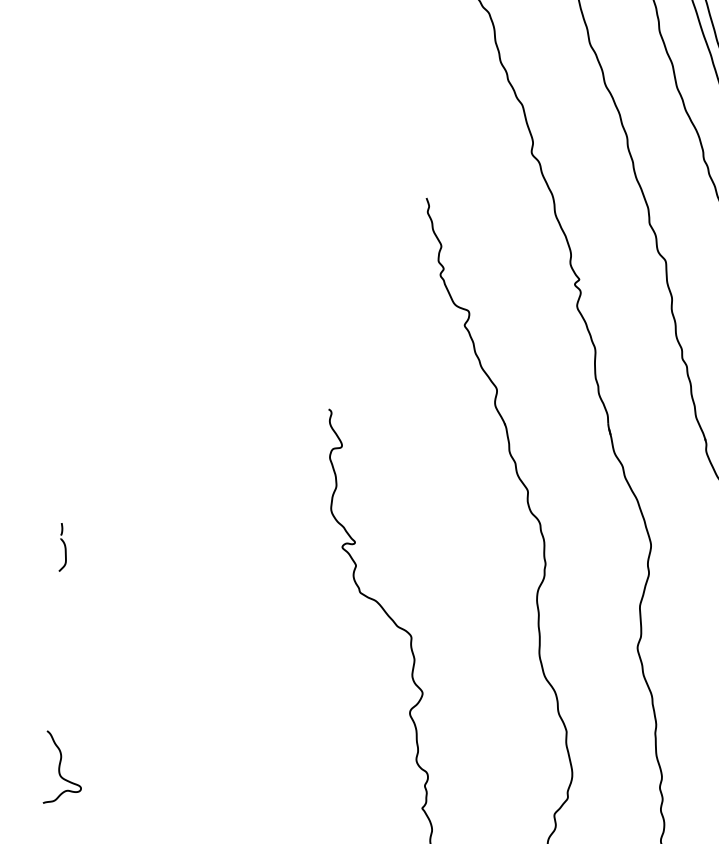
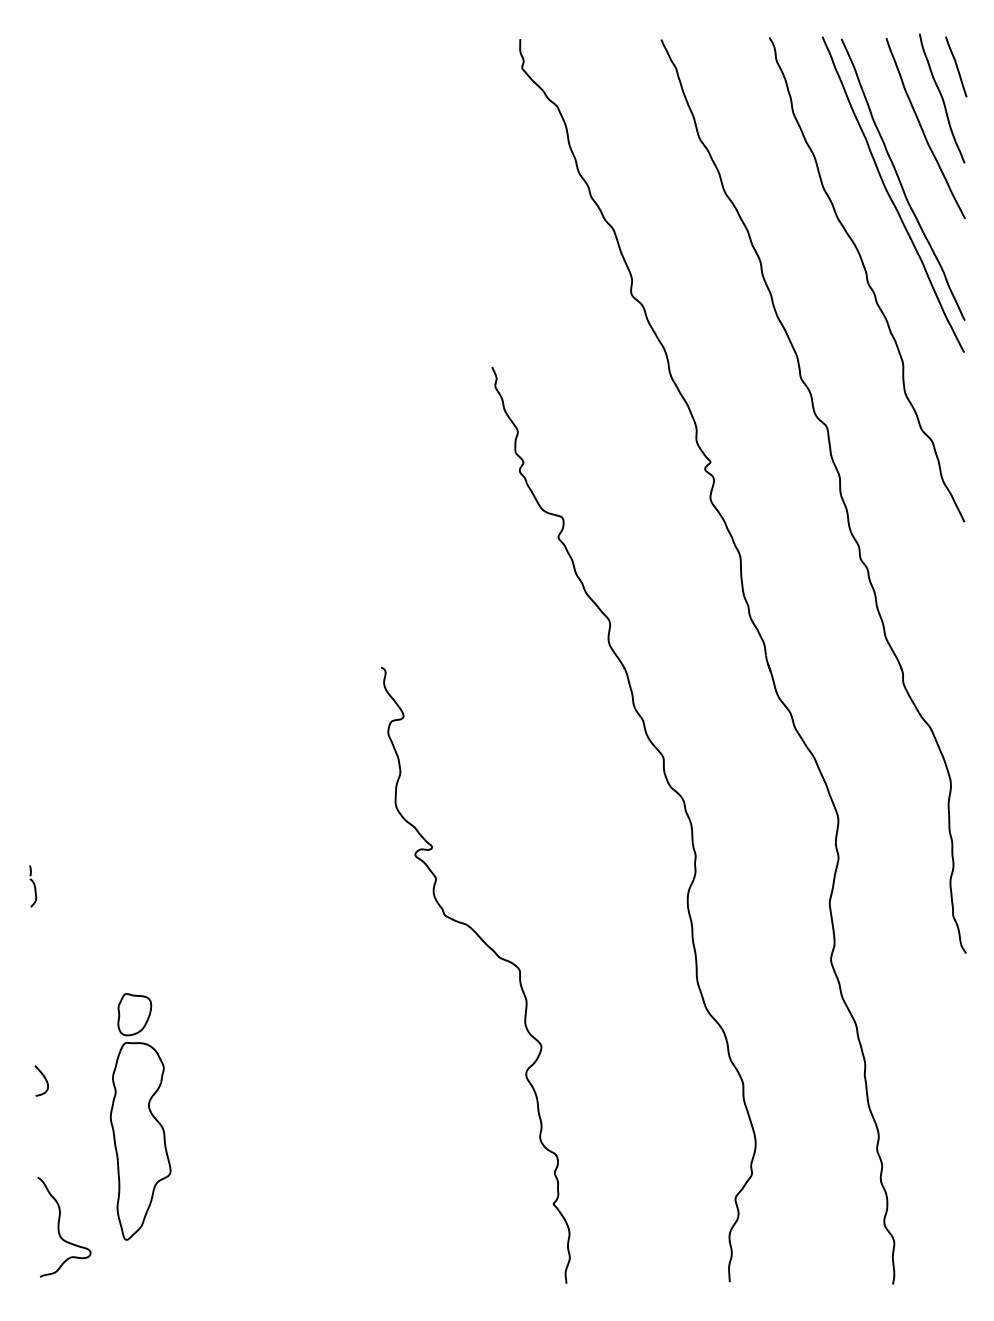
part: (63, 547) -> (33, 886), size x0.62
curve: (60, 688) -> (44, 1079), added
part: (128, 720) -> (140, 1116), added
curve: (59, 768) -> (59, 1227), moved

